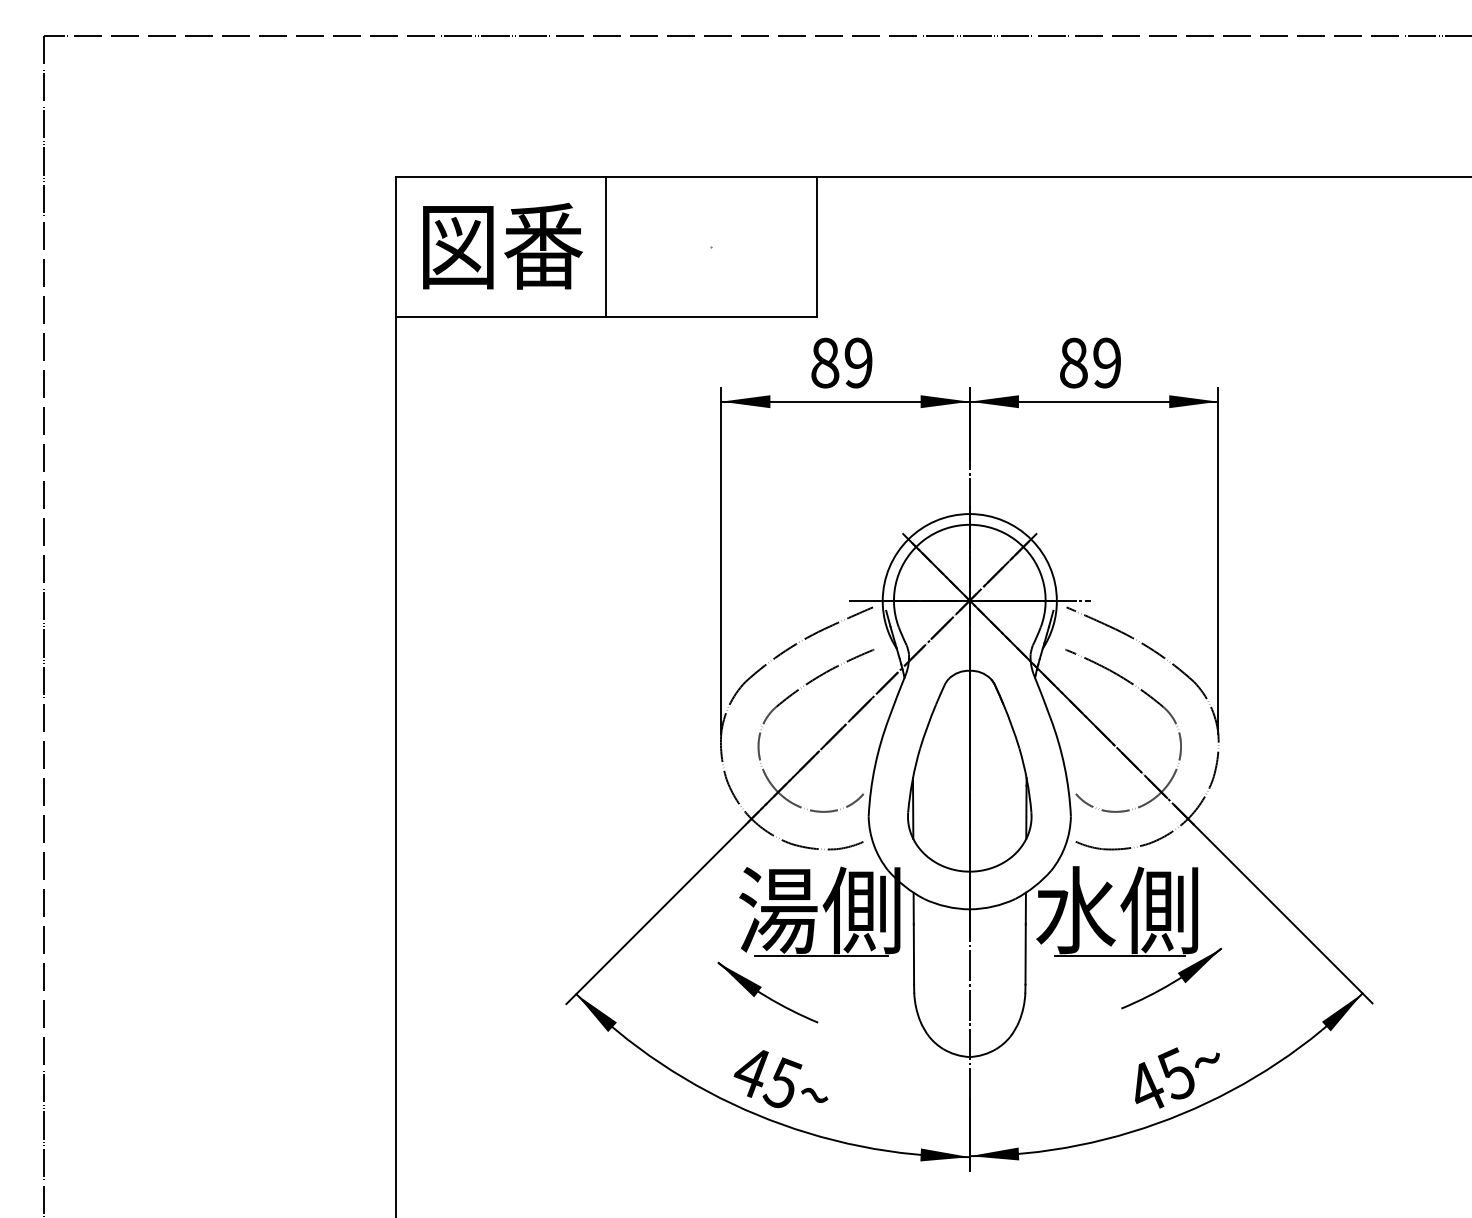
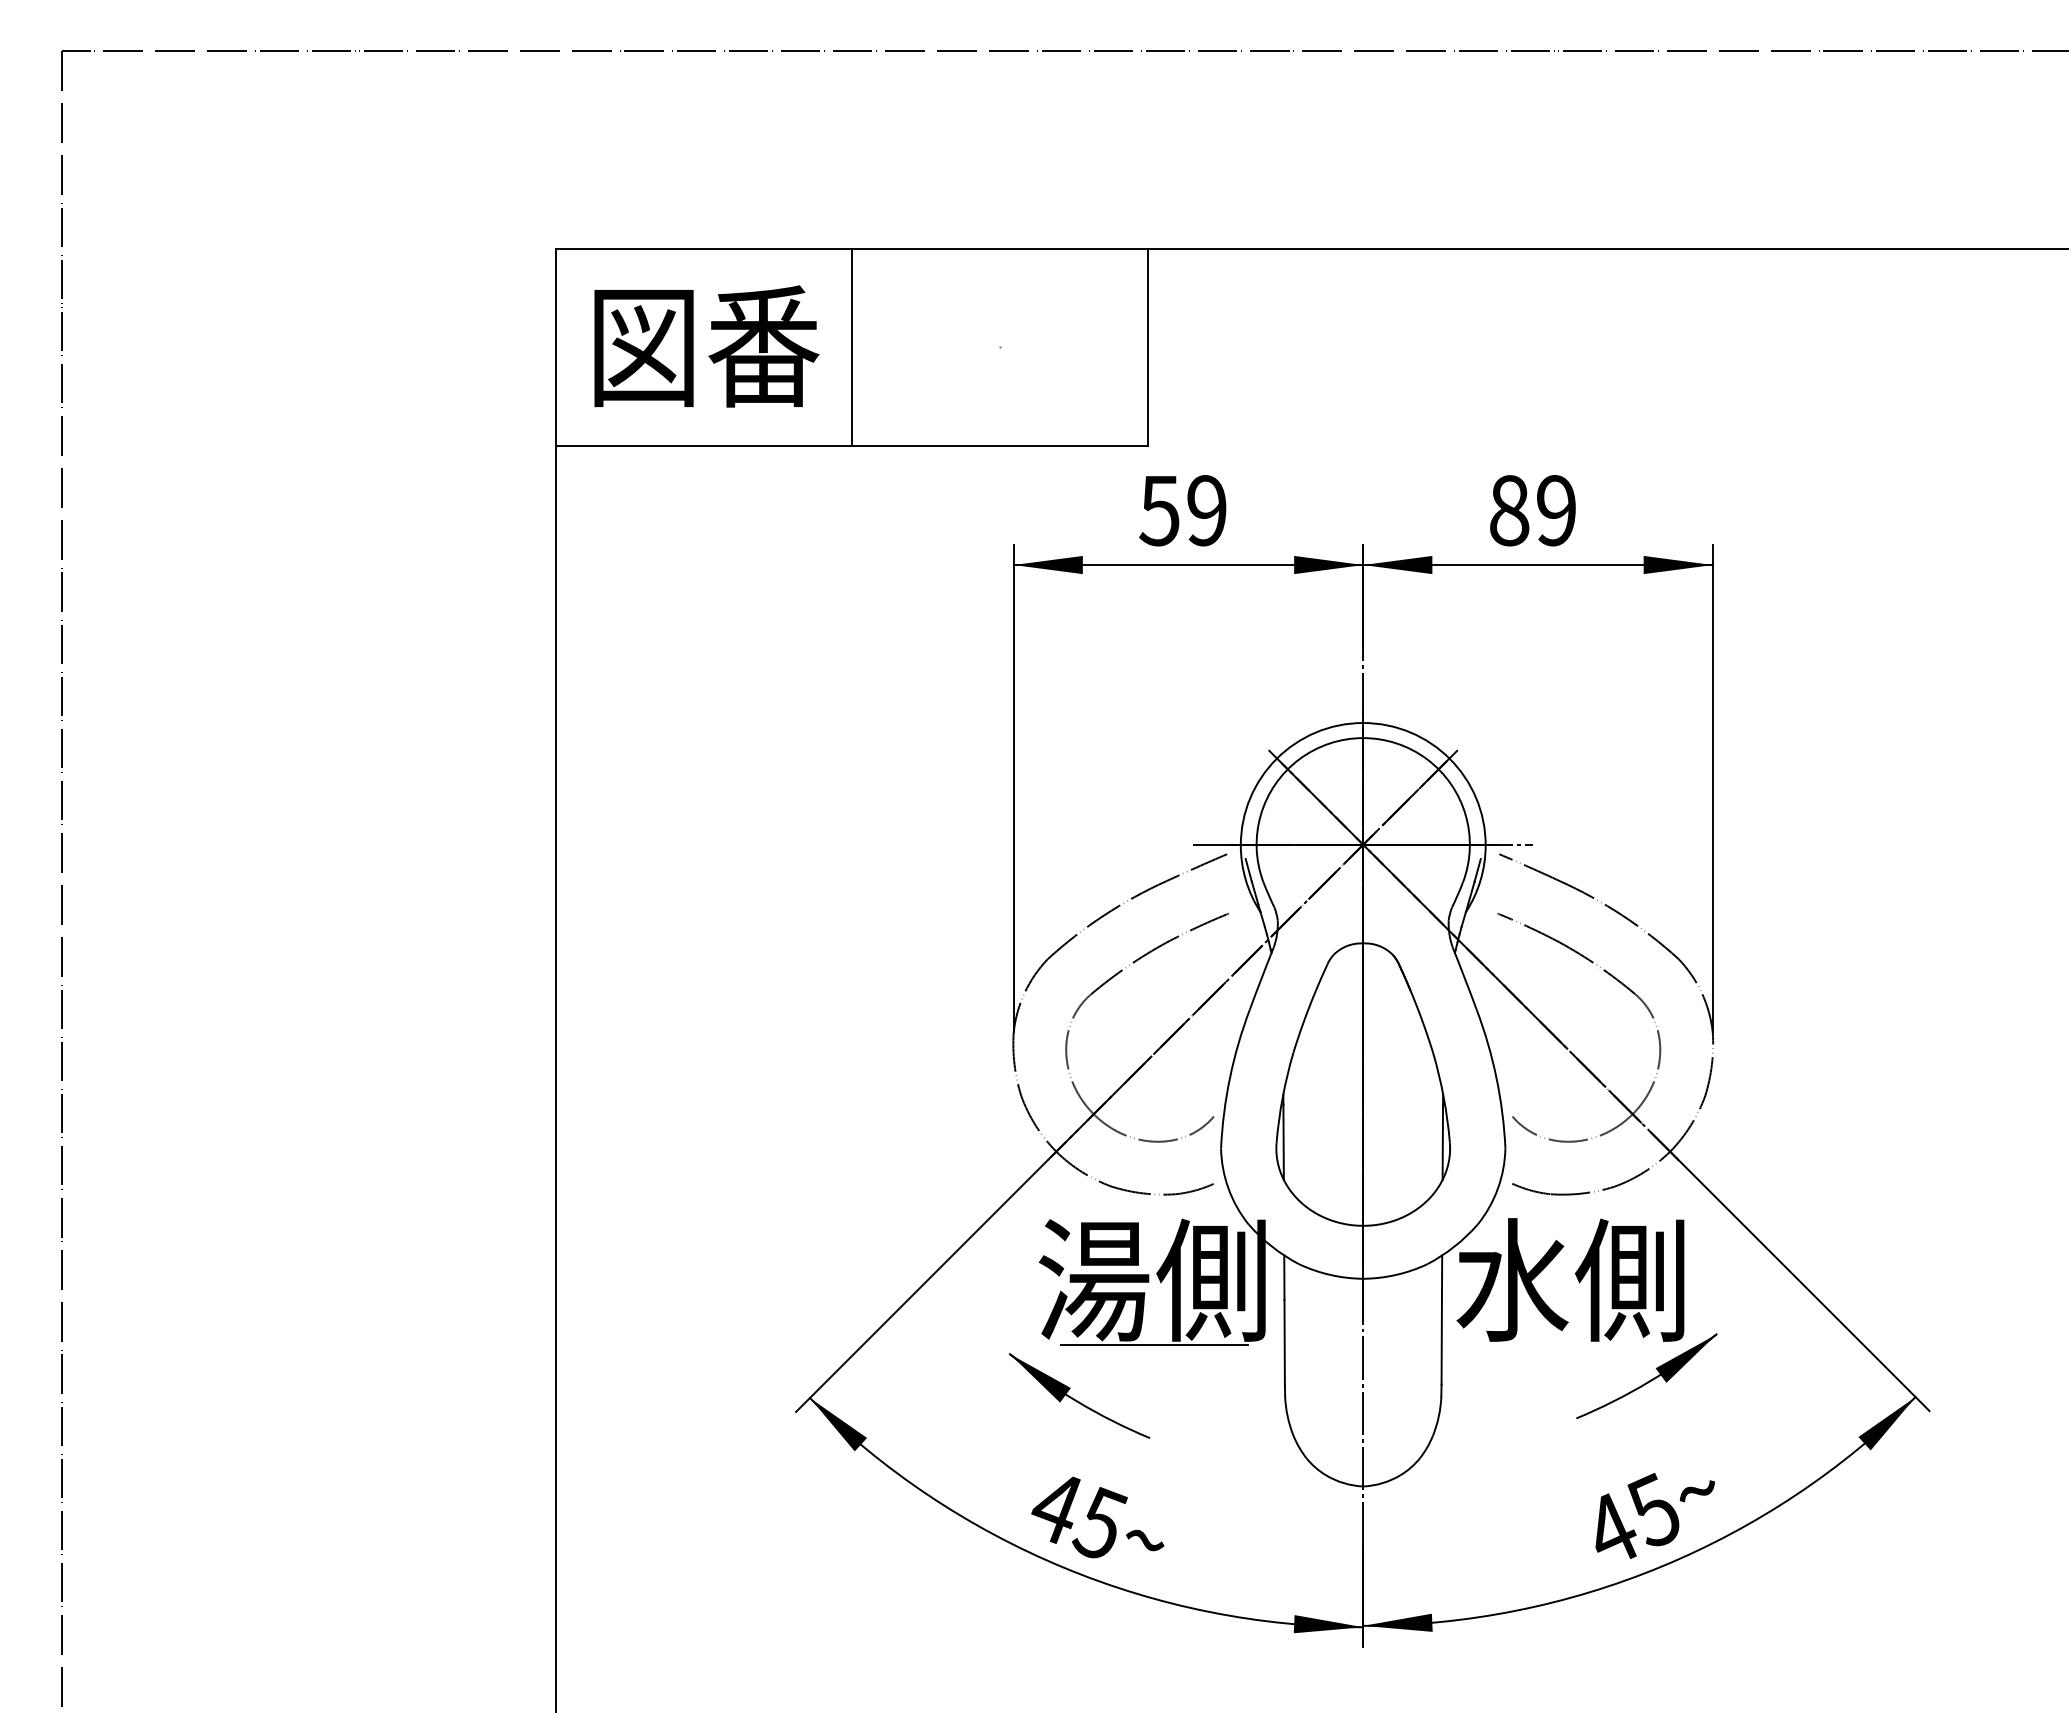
text: (824, 362) -> (1159, 510), 89 -> 59
line: (1119, 956) -> (1573, 1344), removed

